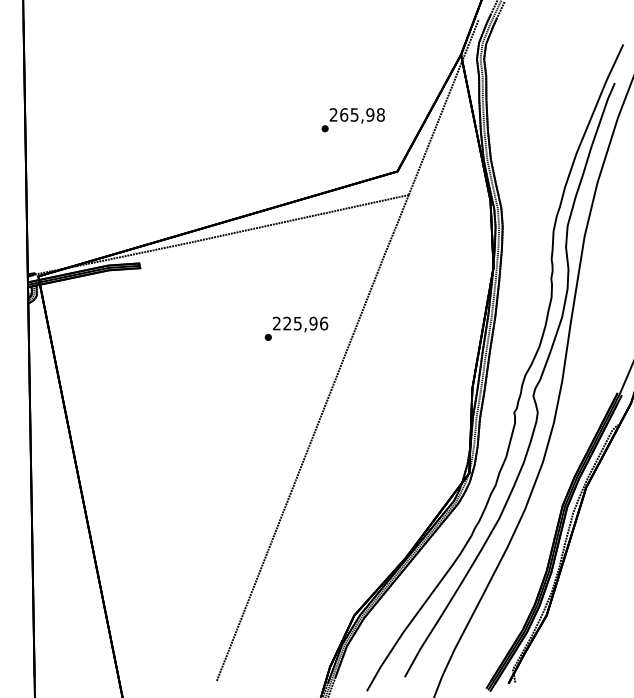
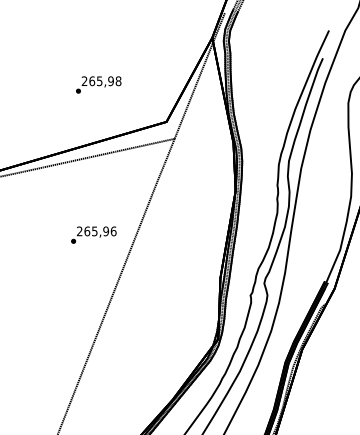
text: (352, 120) -> (98, 85), moved
text: (287, 323) -> (87, 231), 225,96 -> 265,96

